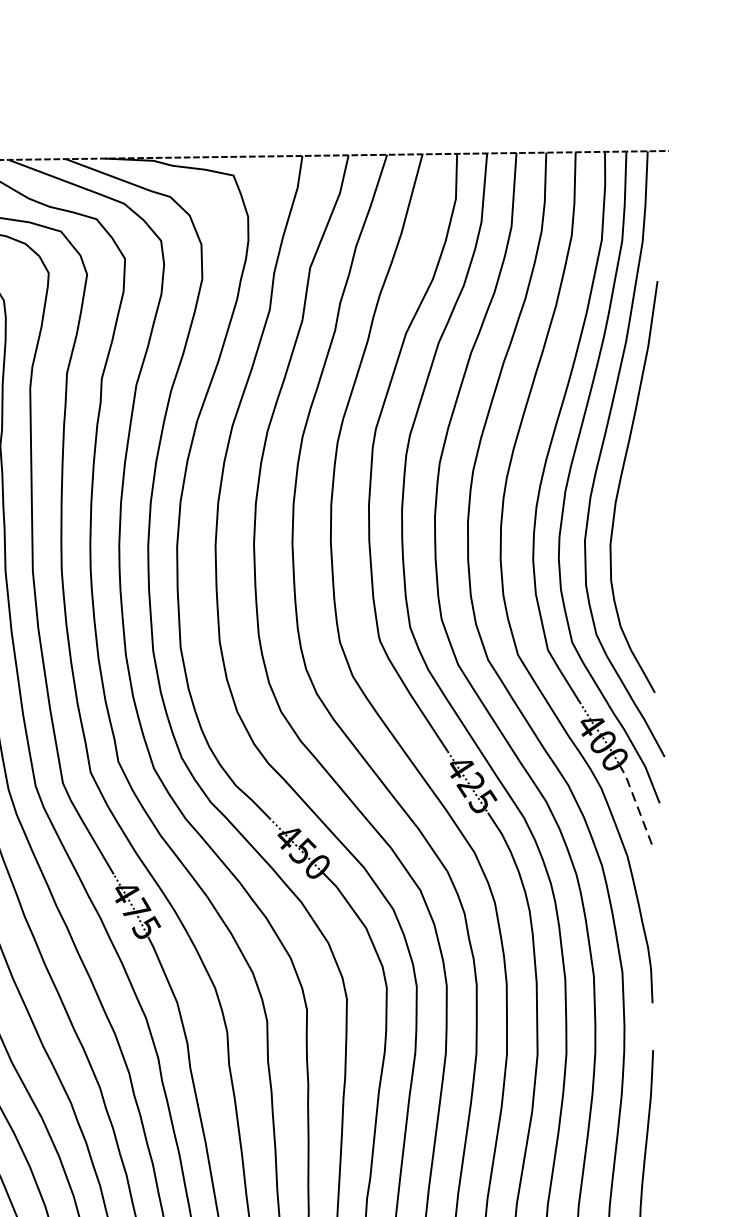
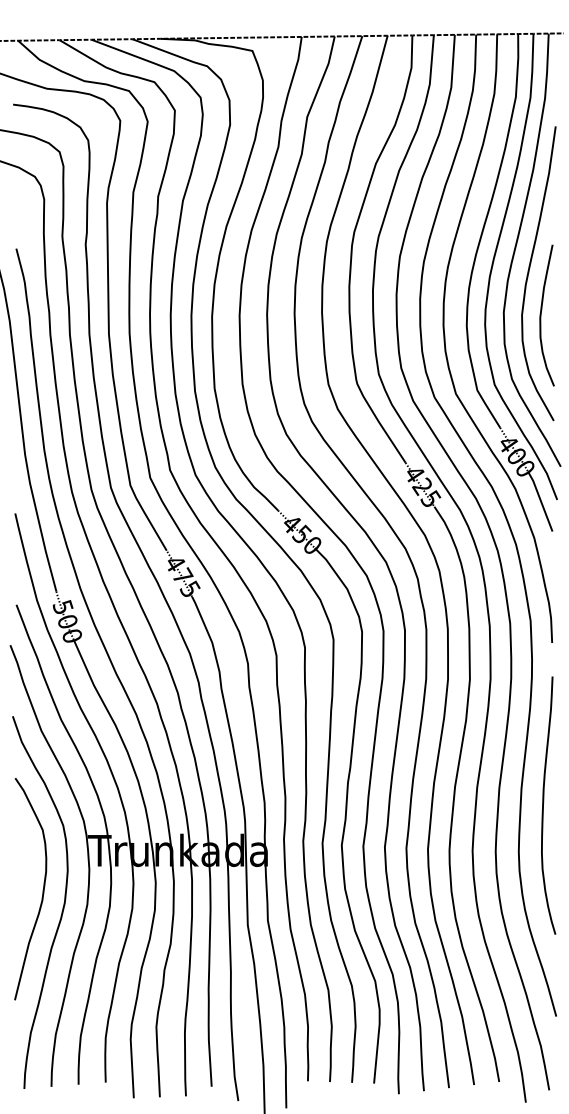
curve: (637, 545) -> (541, 315), added
line: (636, 805) -> (540, 501), dashed -> solid

